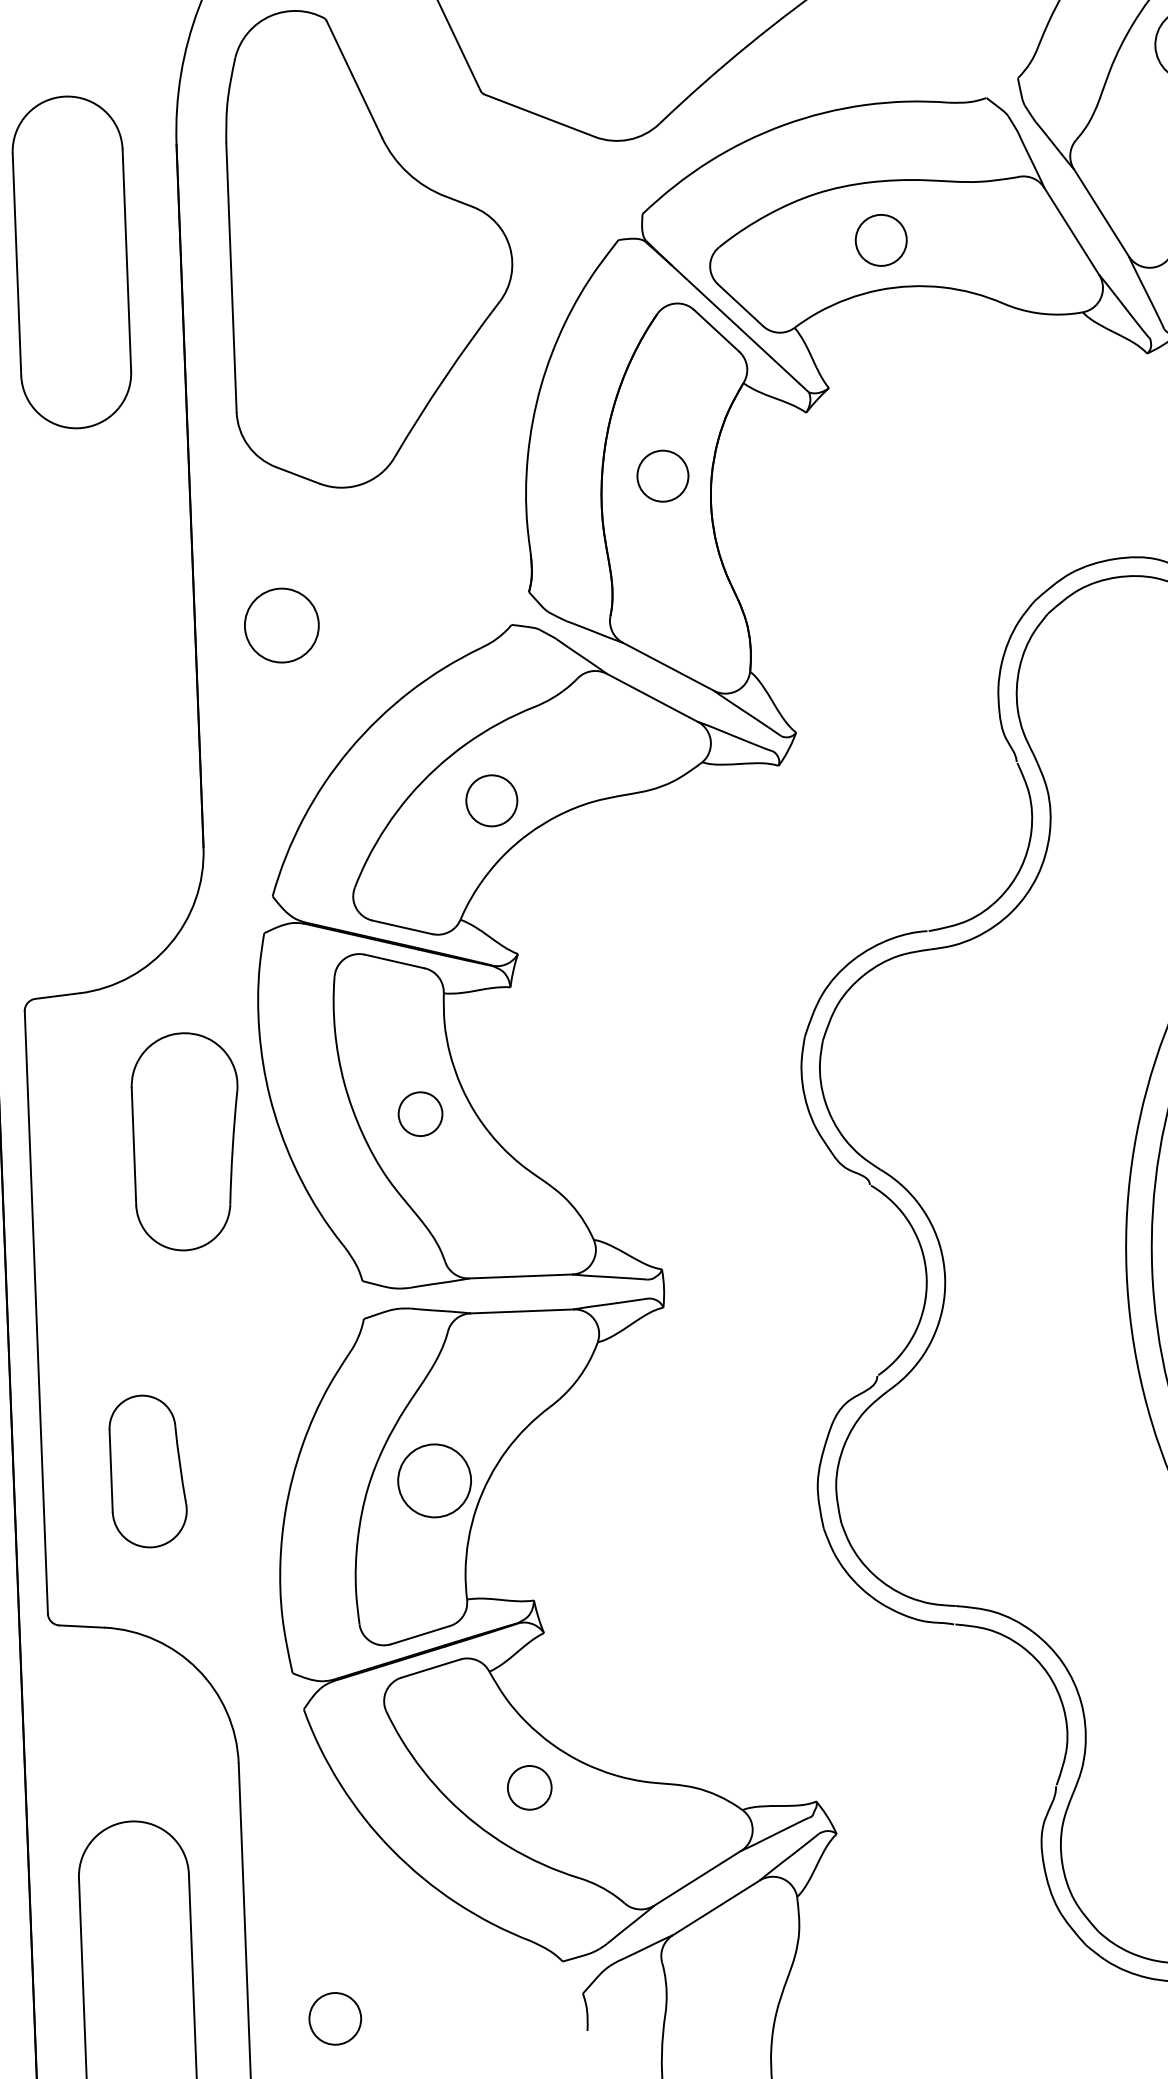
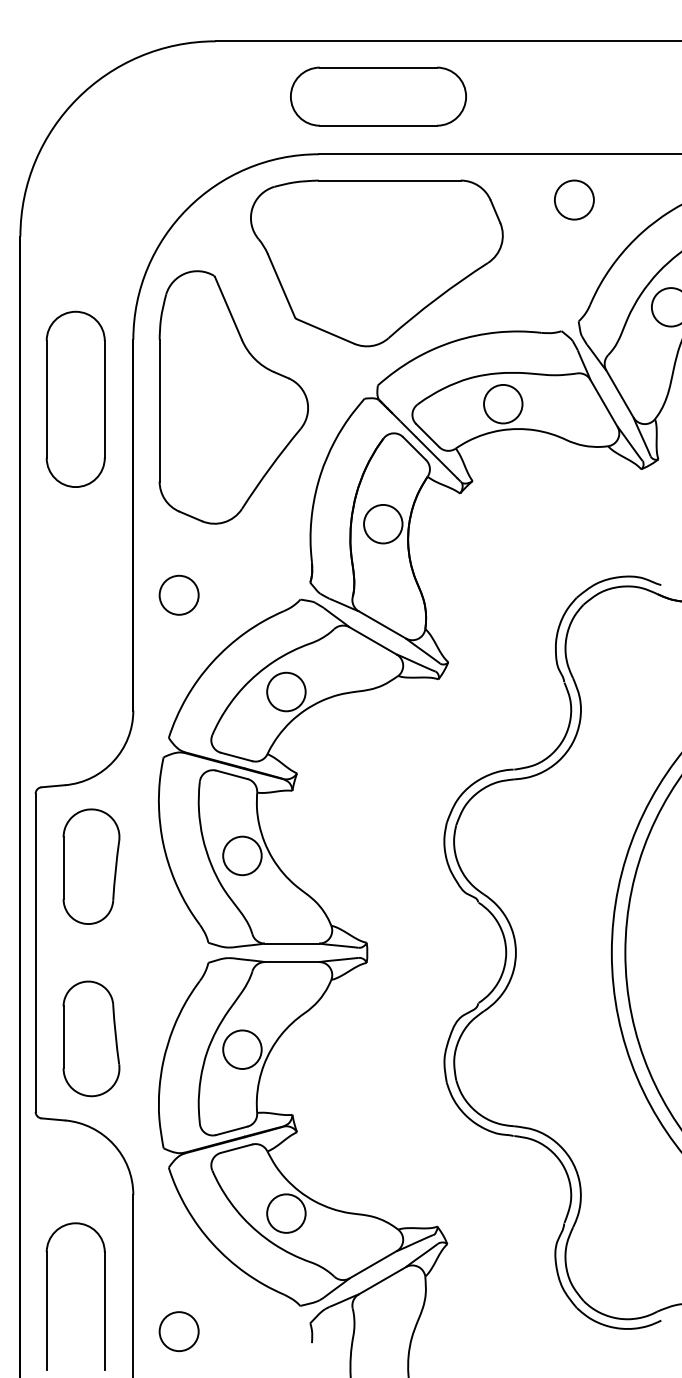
circle: (881, 239) -> (503, 403), size x1.43
circle: (663, 474) -> (383, 523), size x1.43
circle: (491, 799) -> (286, 691), size x1.43
circle: (420, 1113) -> (242, 855), size x1.67
part: (186, 1141) -> (91, 866), moved
part: (148, 1470) -> (91, 1038), size x1.43
circle: (529, 1787) -> (286, 1213), size x1.67
circle: (334, 2018) -> (178, 1331), size x1.43

